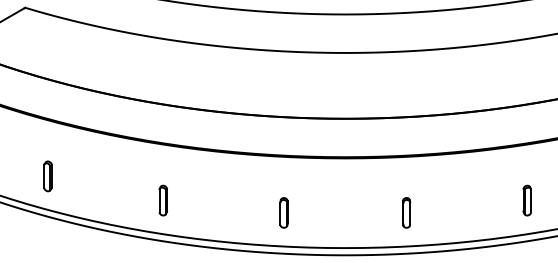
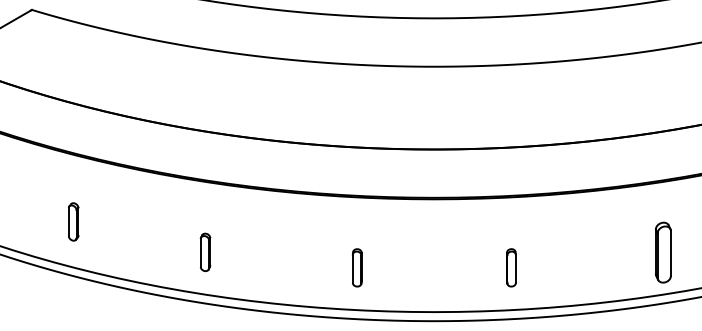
part: (47, 176) -> (73, 221), moved
part: (526, 199) -> (662, 251), size x1.6

